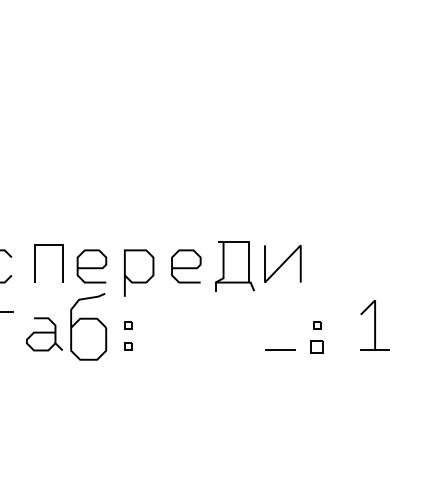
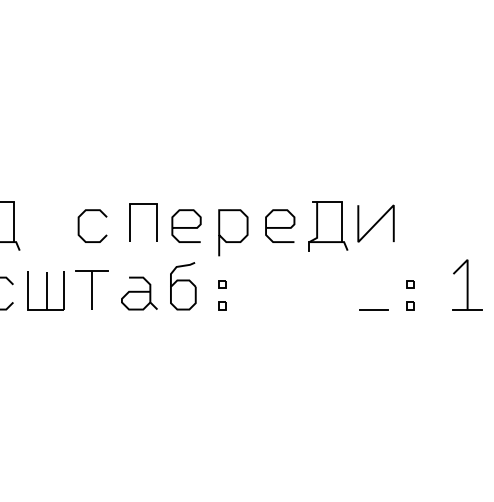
part: (88, 327) -> (183, 286), size x0.71
part: (317, 346) -> (410, 305), size x0.62

